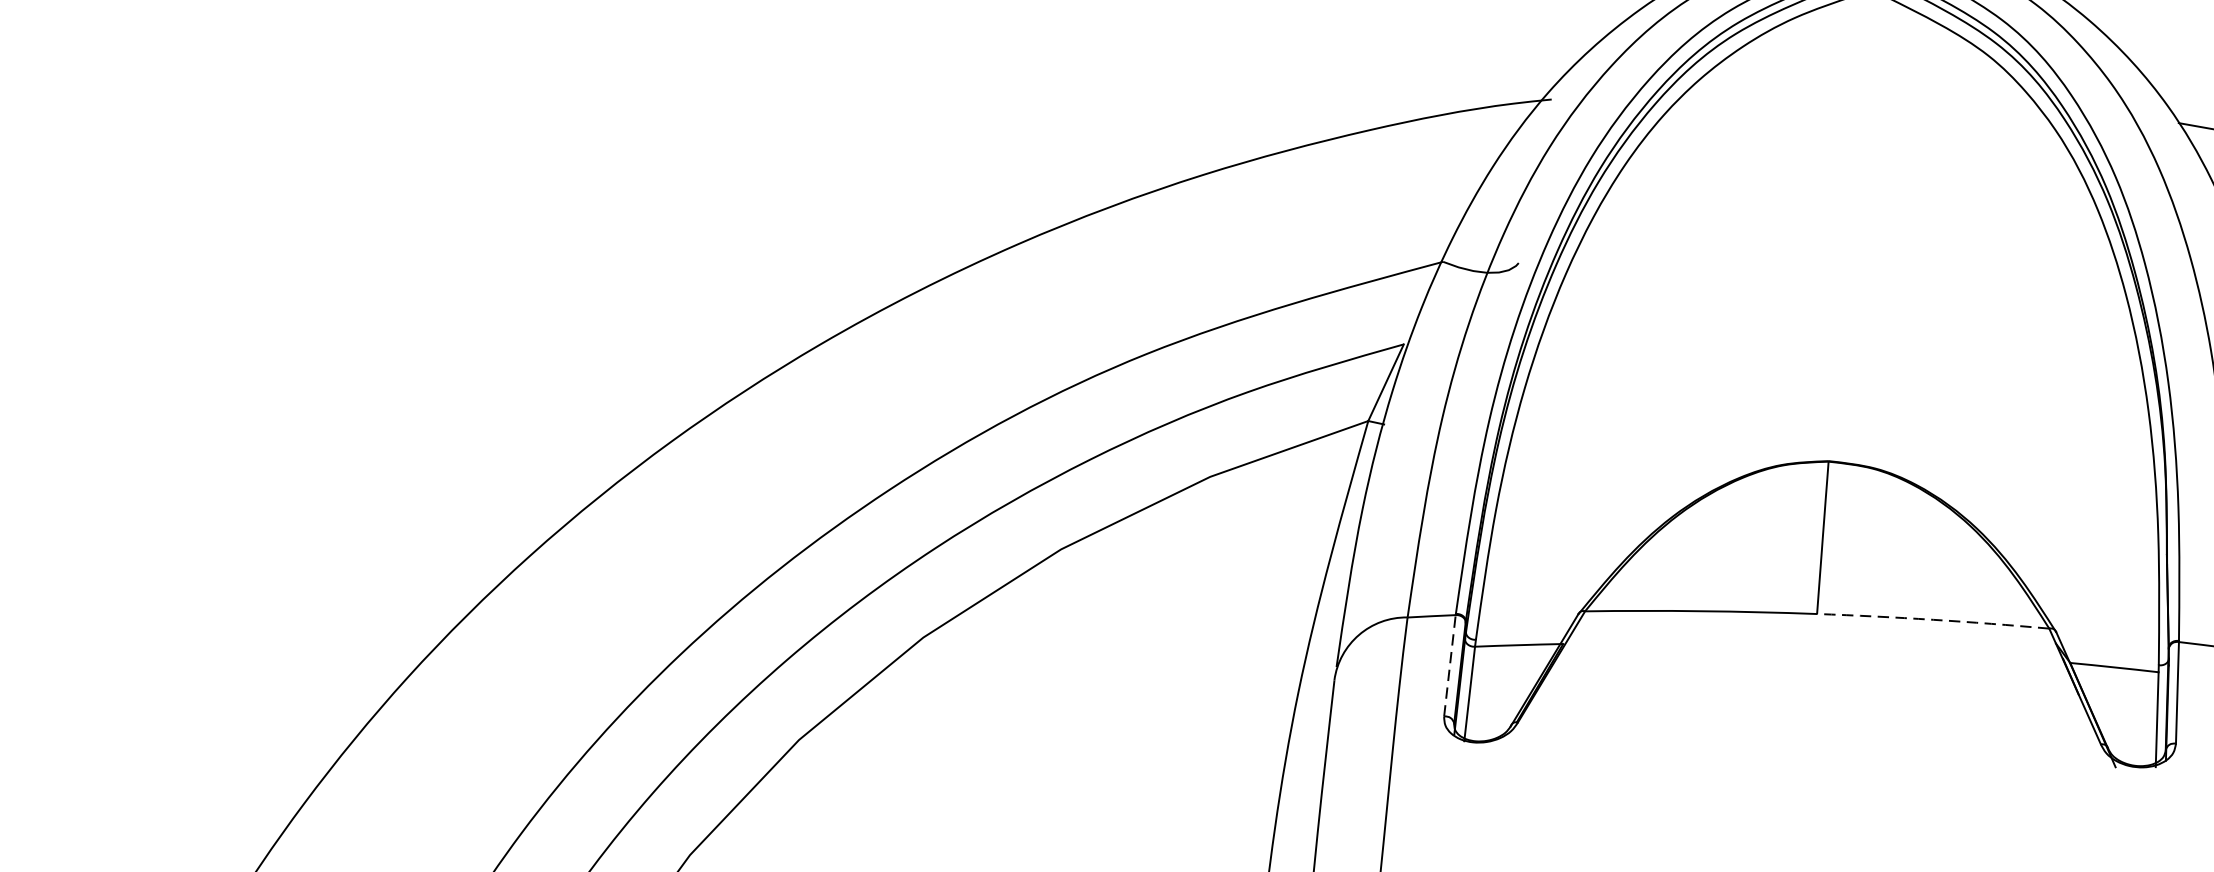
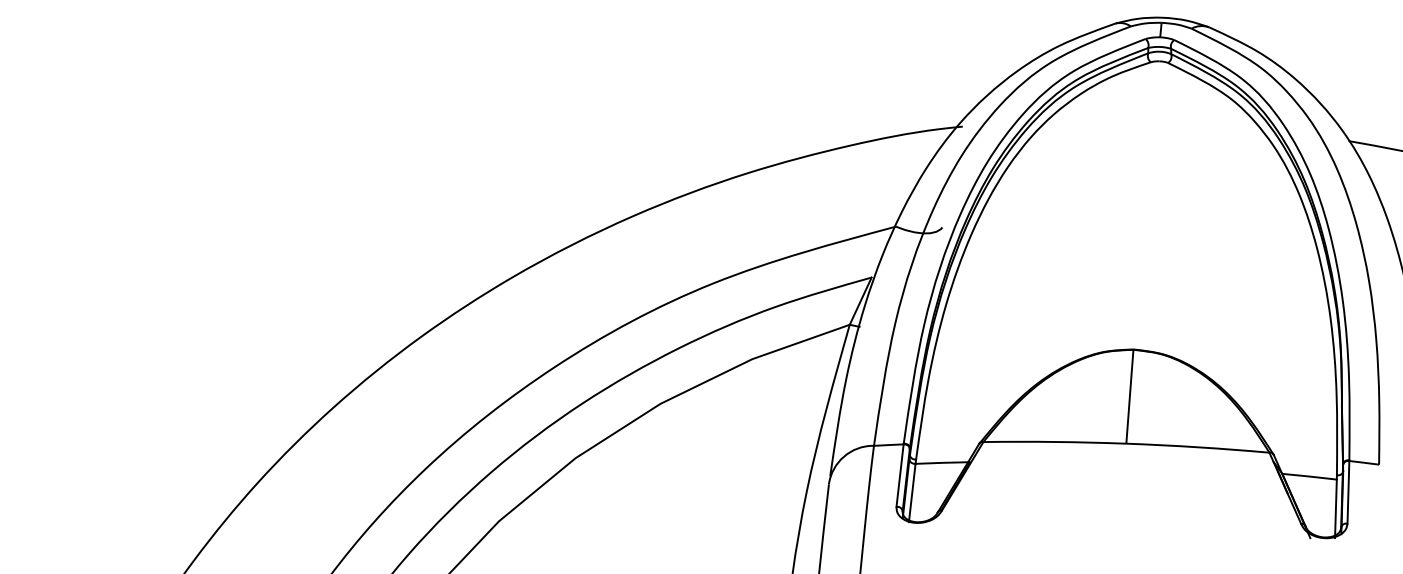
arc: (1932, 620) -> (1197, 447), dashed -> solid
line: (1450, 665) -> (900, 475), dashed -> solid

